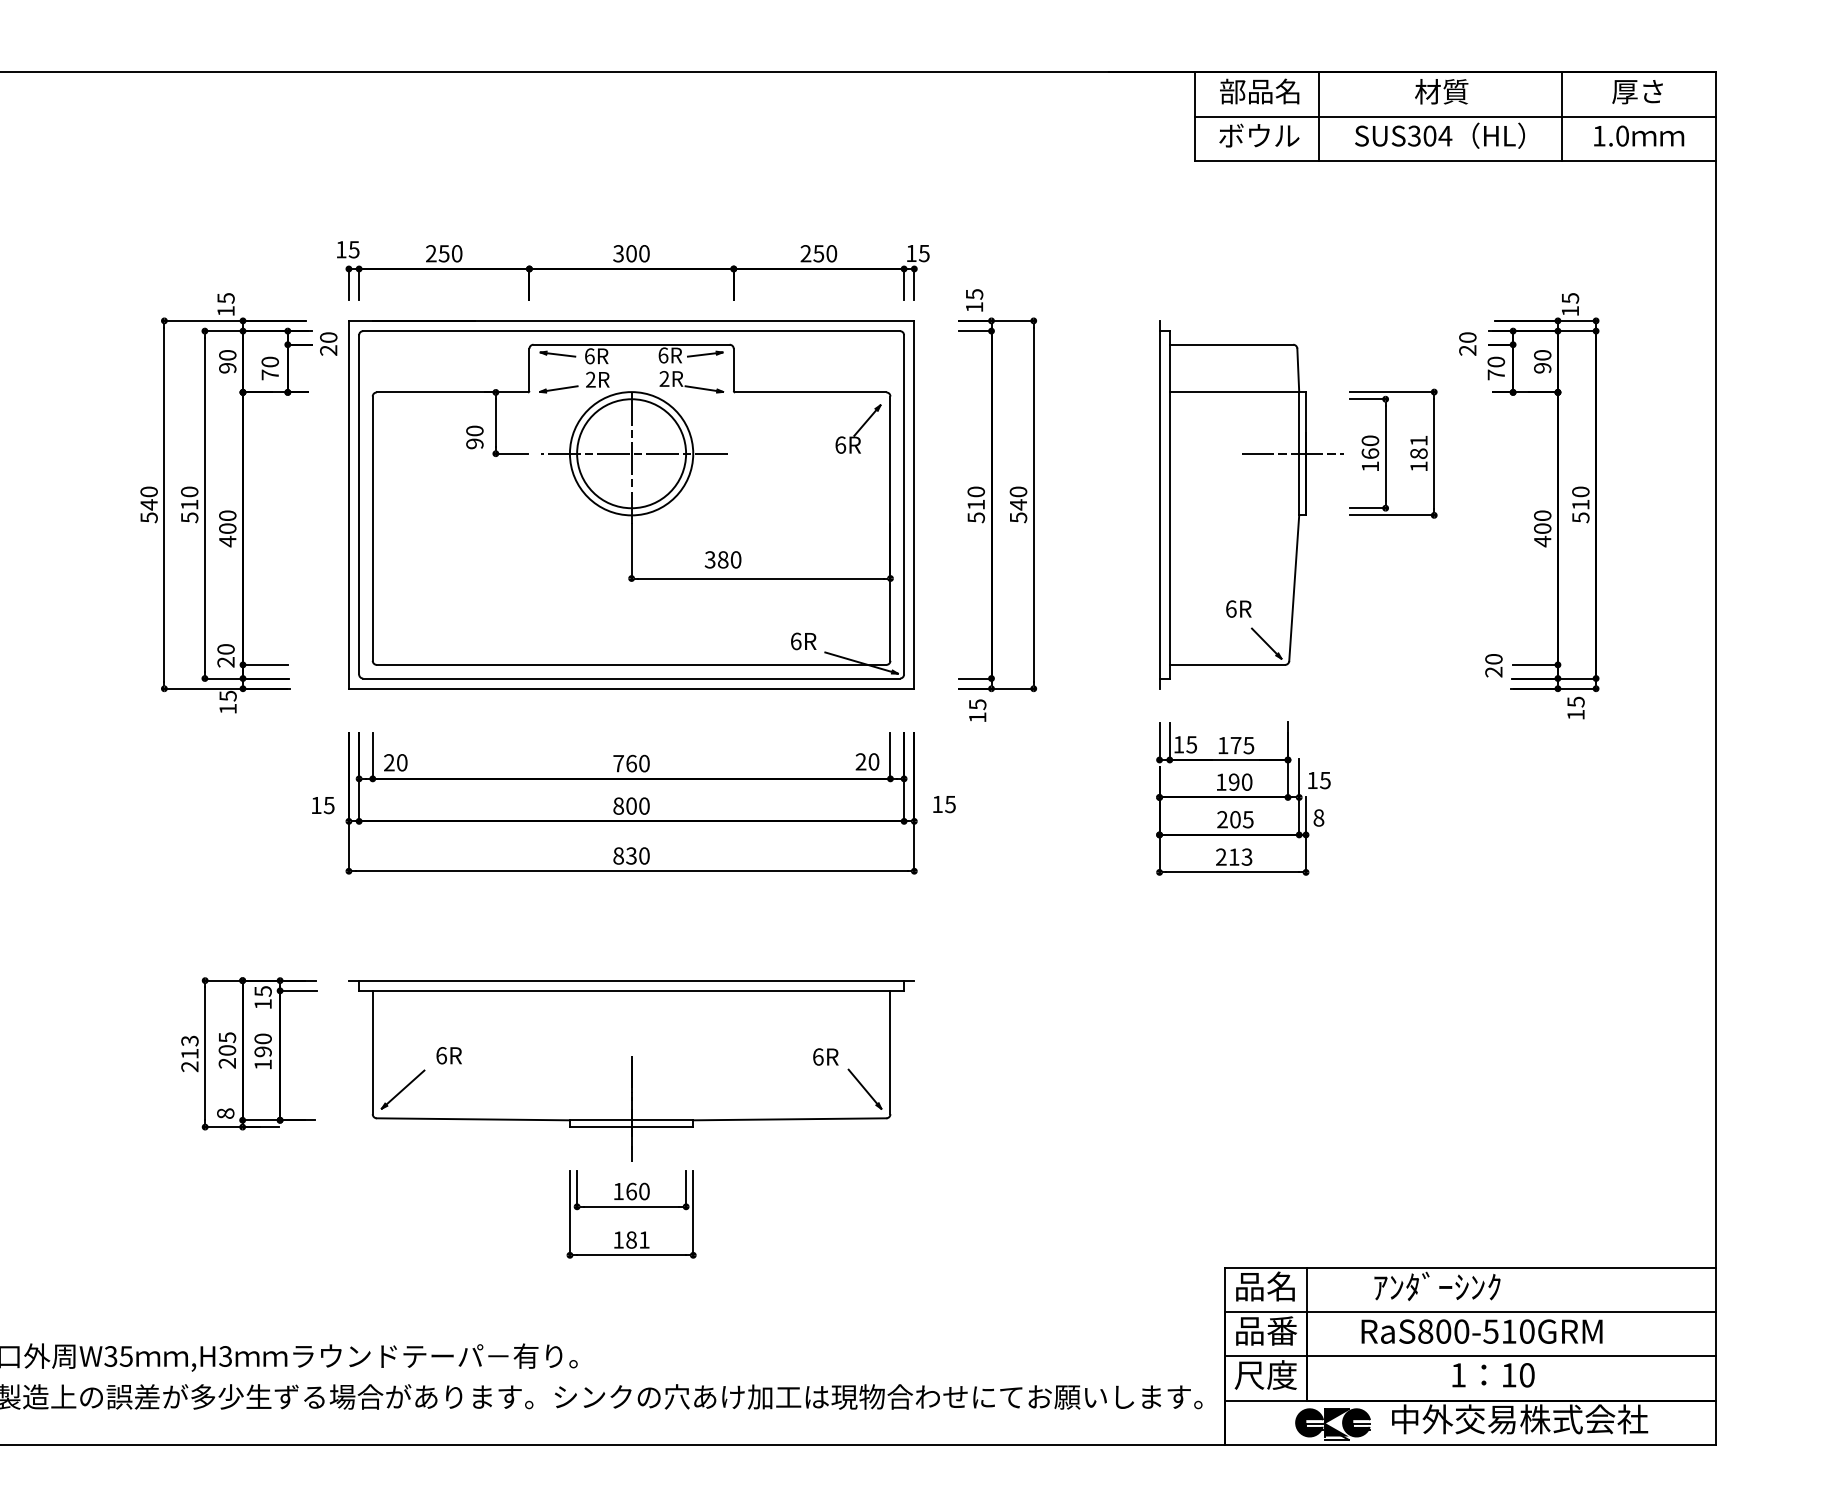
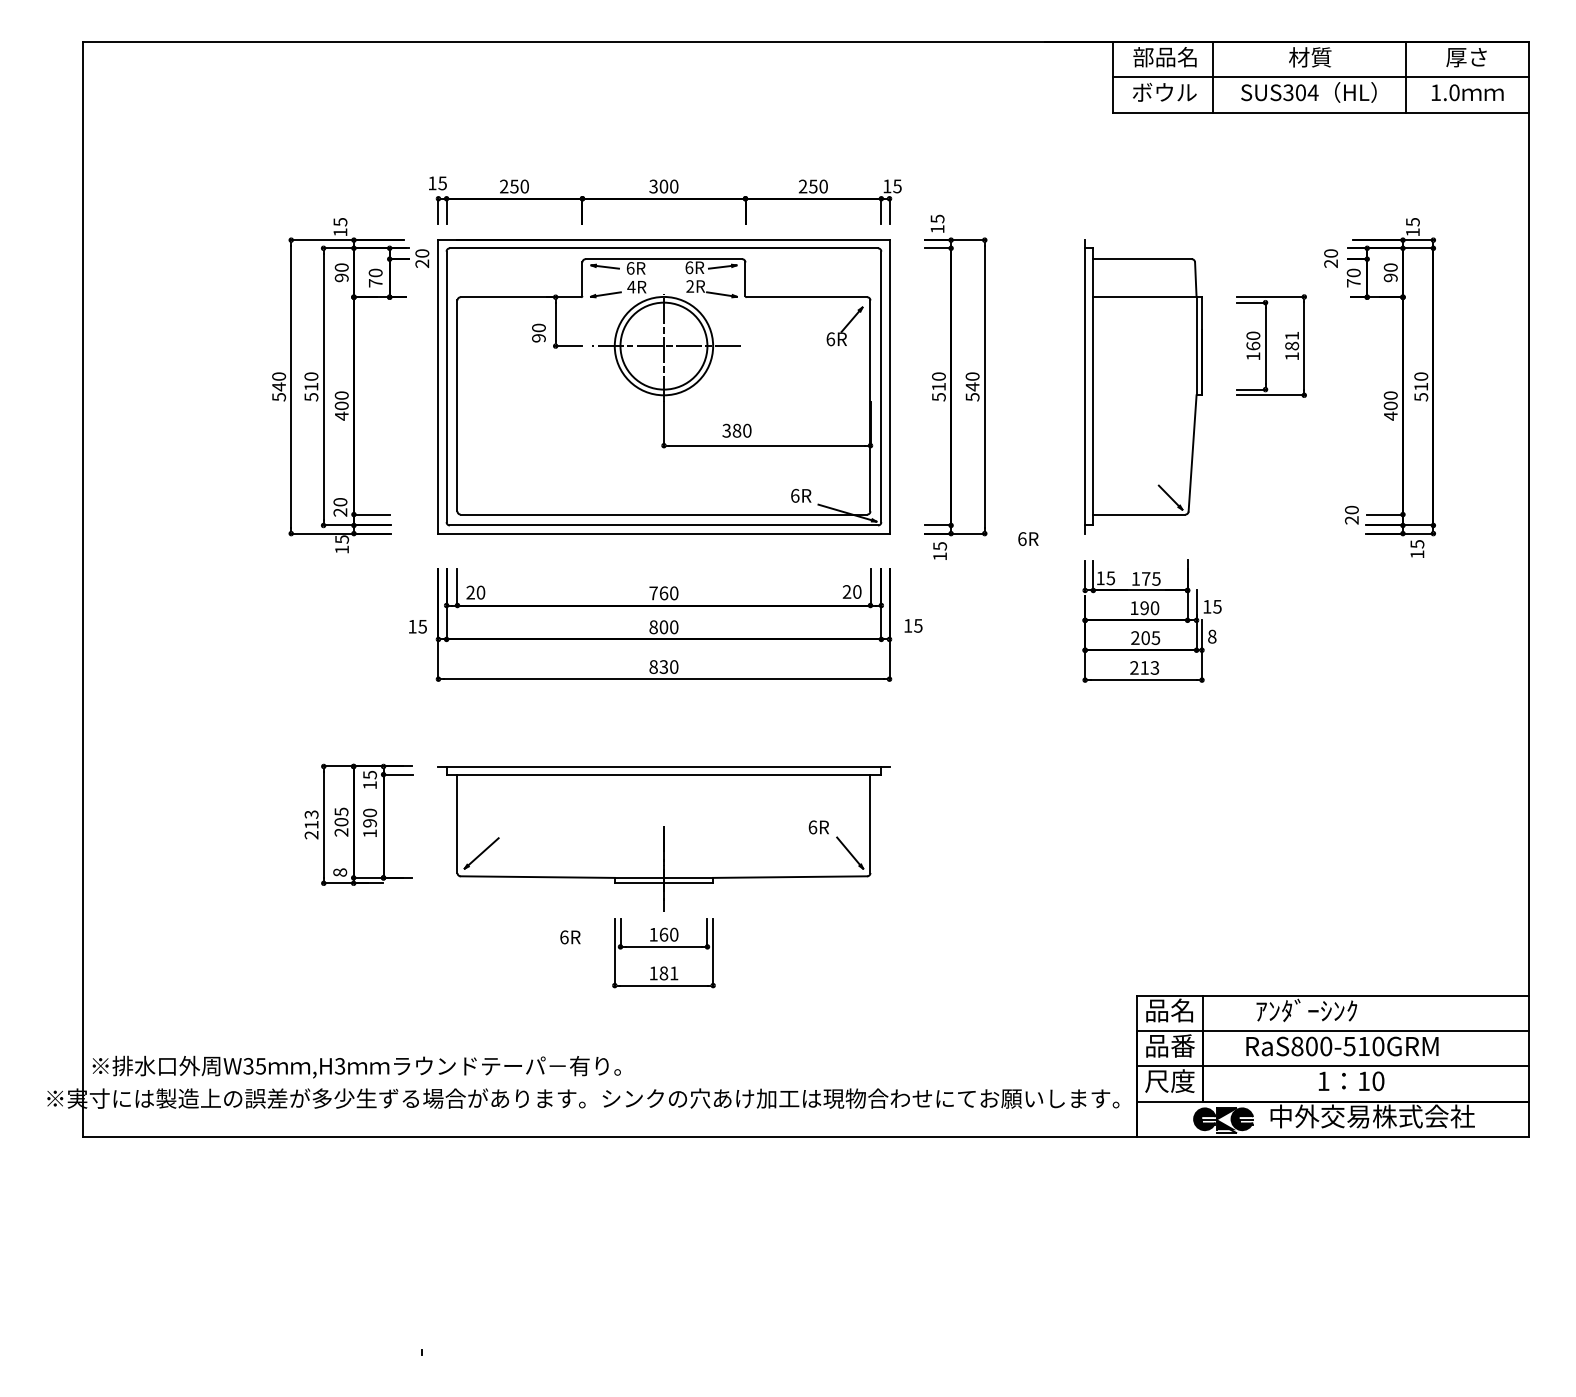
text: (590, 378) -> (631, 286), 2R -> 4R
line: (1291, 454) -> (1190, 346), removed
text: (1238, 608) -> (1028, 538), moved
text: (449, 1055) -> (570, 937), moved

